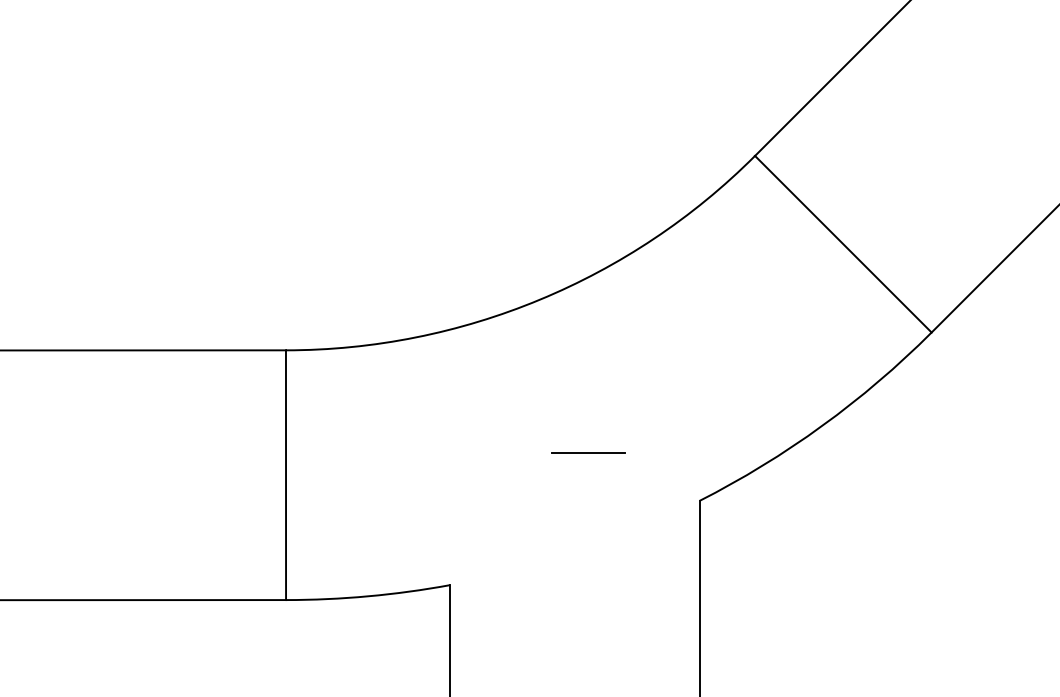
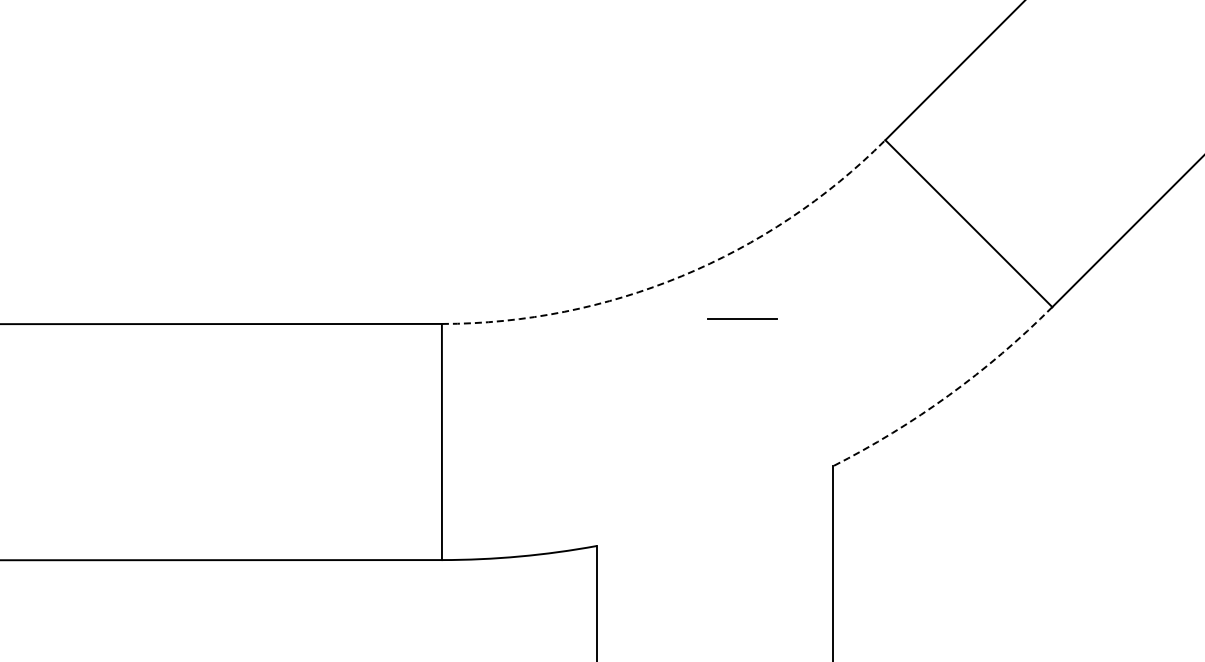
arc: (539, 300) -> (681, 276), solid -> dashed
arc: (821, 425) -> (948, 395), solid -> dashed
line: (588, 452) -> (742, 318), moved

